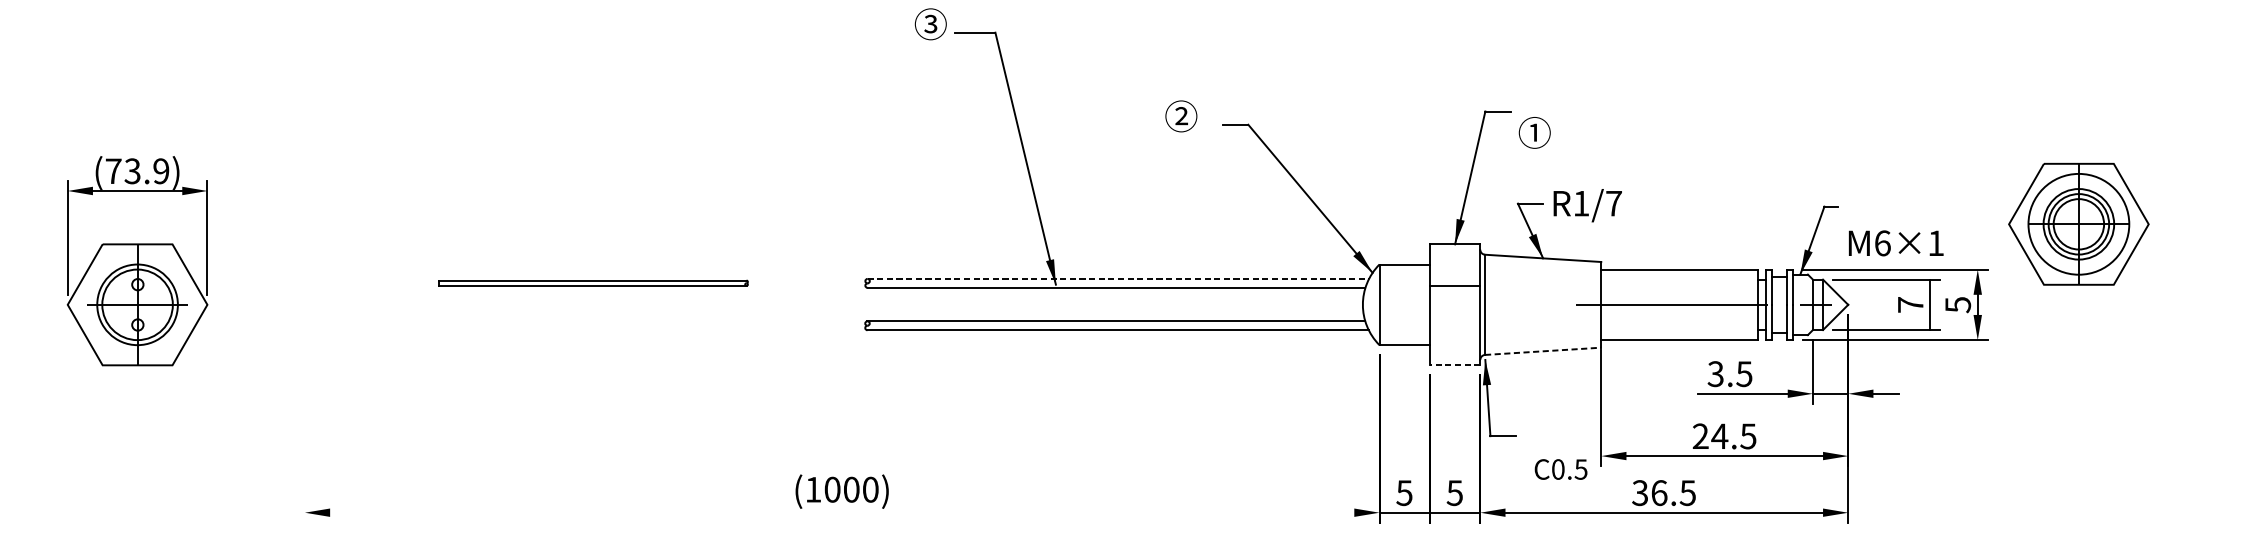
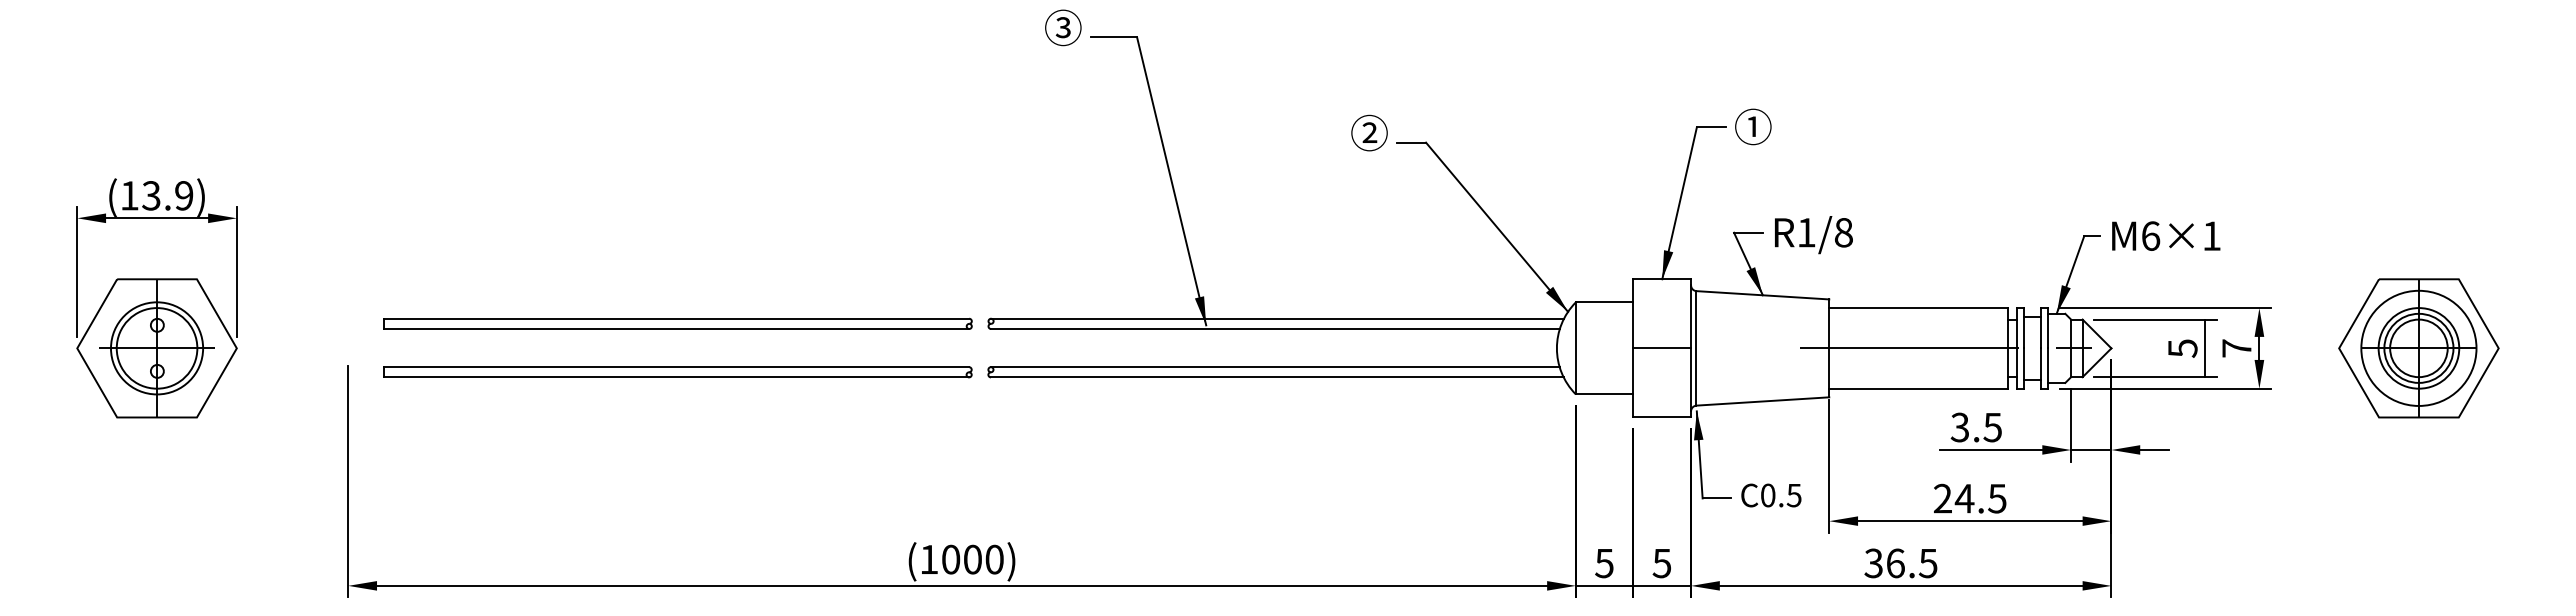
text: (1181, 115) -> (1369, 132), moved
text: (1534, 132) -> (1753, 126), moved
text: (113, 171) -> (129, 195), (73.9) -> (13.9)
text: (1613, 203) -> (1843, 232), R1/7 -> R1/8
part: (2078, 224) -> (2418, 348), moved
text: (1896, 242) -> (2166, 235), moved
line: (1119, 278) -> (1278, 318), dashed -> solid
part: (593, 283) -> (677, 323), size x1.67
line: (1455, 285) -> (1662, 348), moved
text: (1910, 304) -> (2182, 348), 7 -> 5
text: (1957, 304) -> (2236, 348), 5 -> 7
part: (593, 325) -> (677, 372), added
line: (1542, 351) -> (1762, 401), dashed -> solid
line: (1455, 365) -> (1662, 417), dashed -> solid
line: (305, 421) -> (348, 481), added
text: (1561, 469) -> (1771, 495), moved
line: (842, 512) -> (962, 585), added

